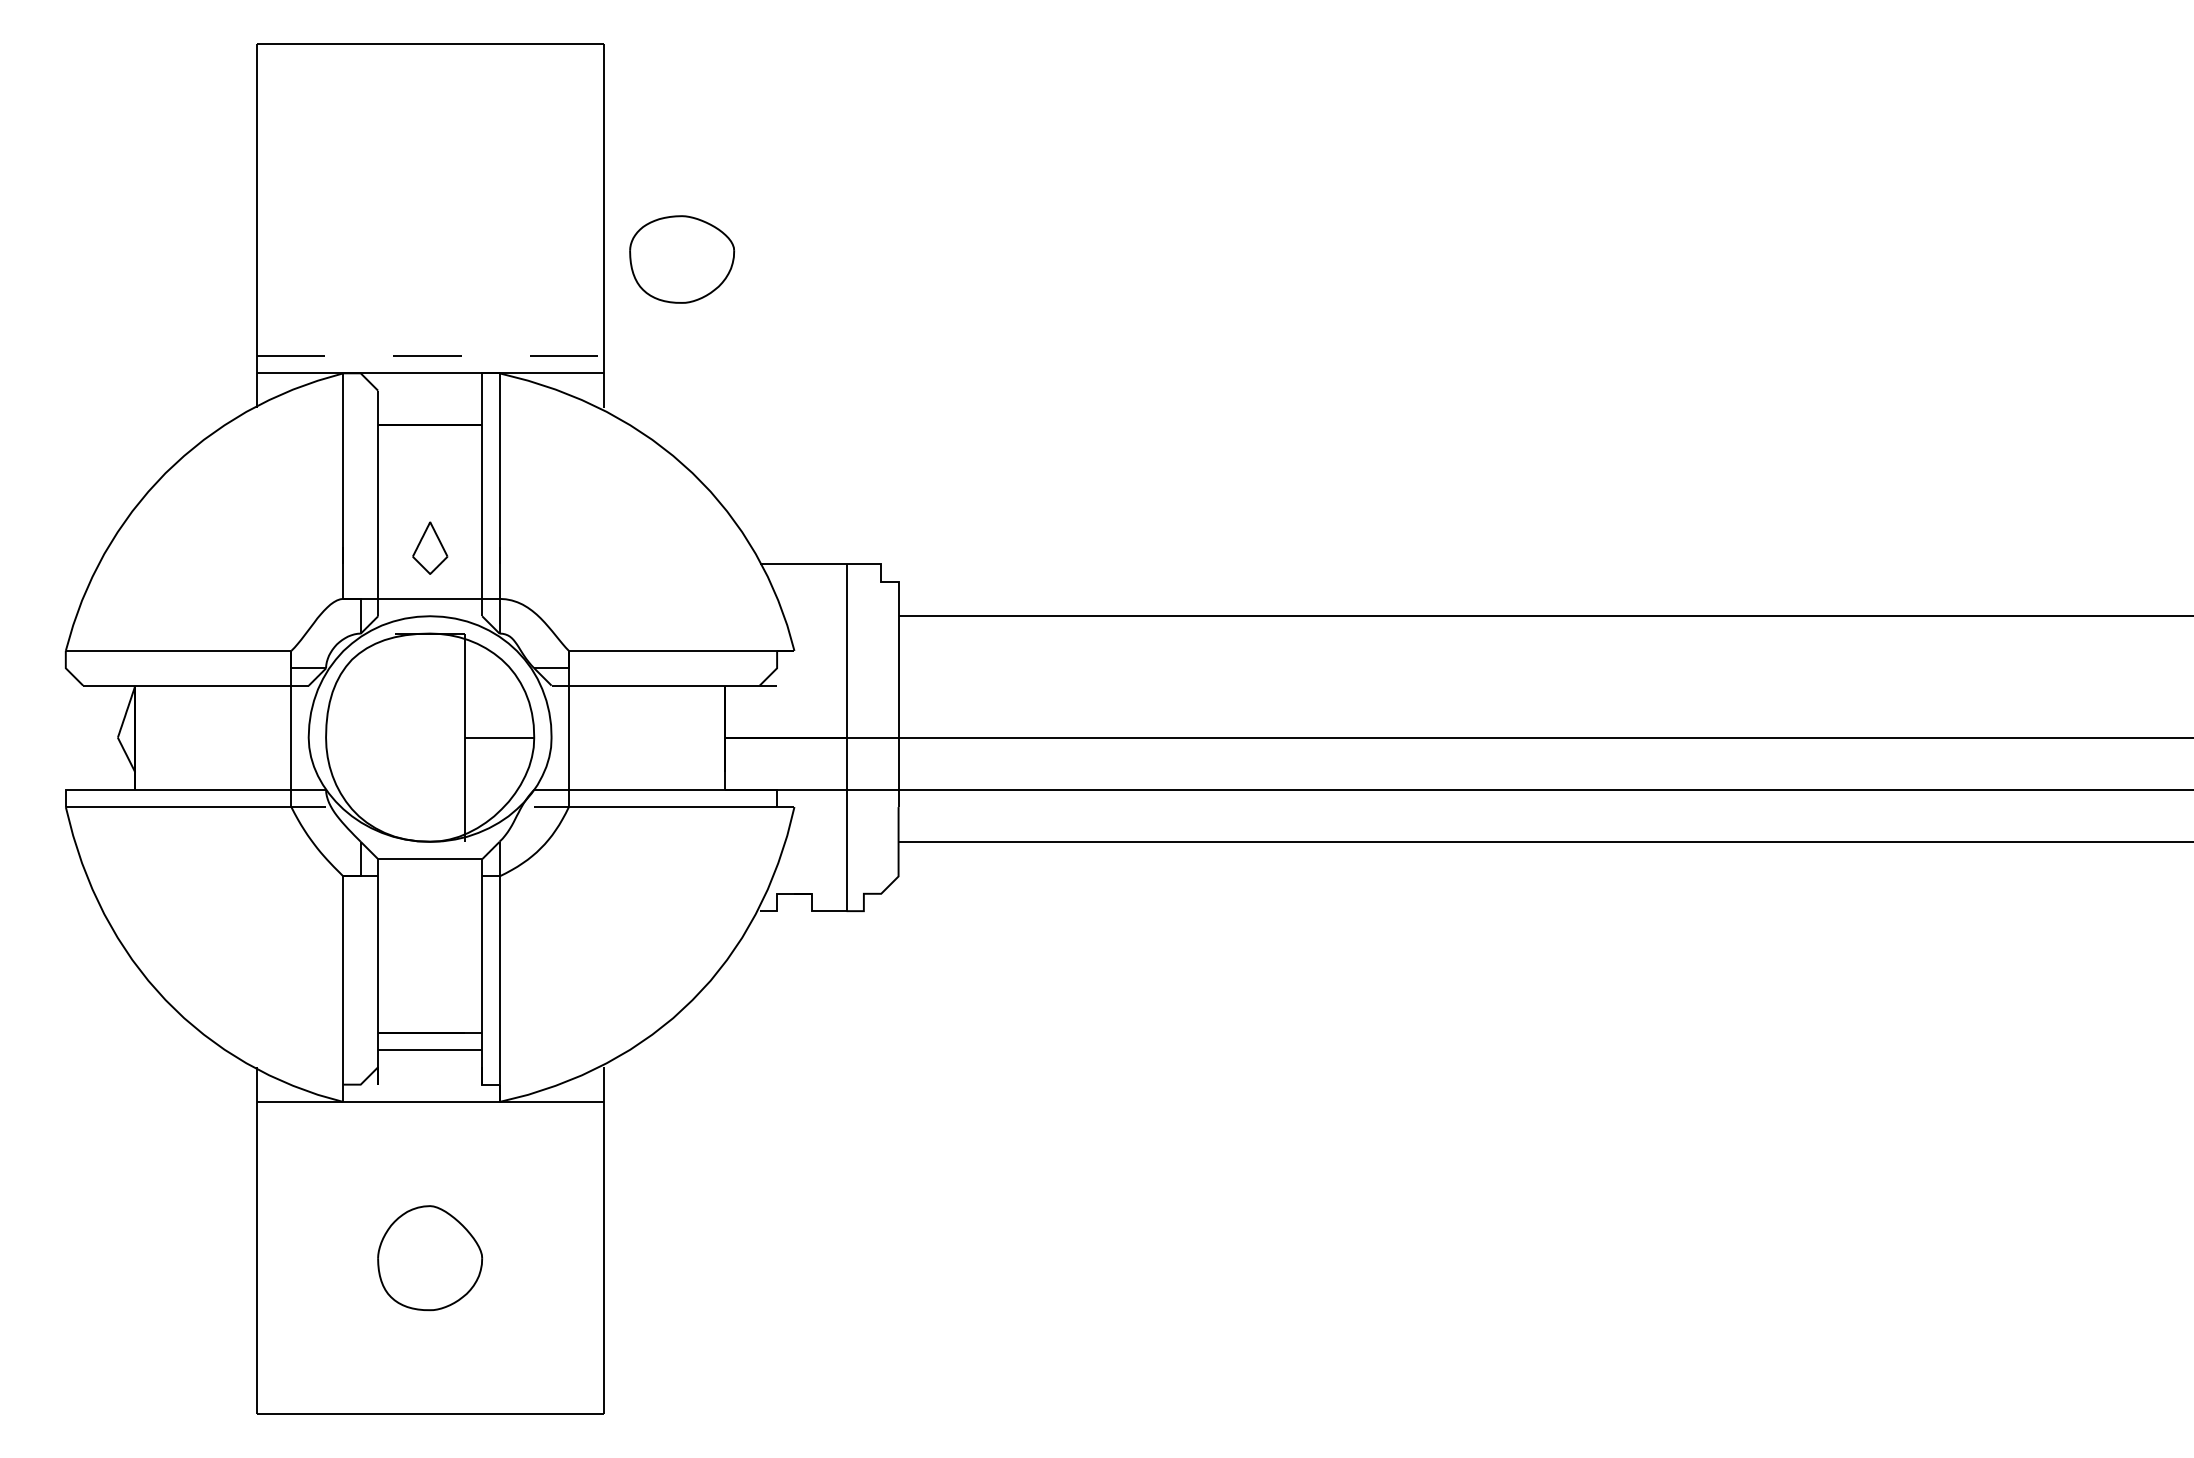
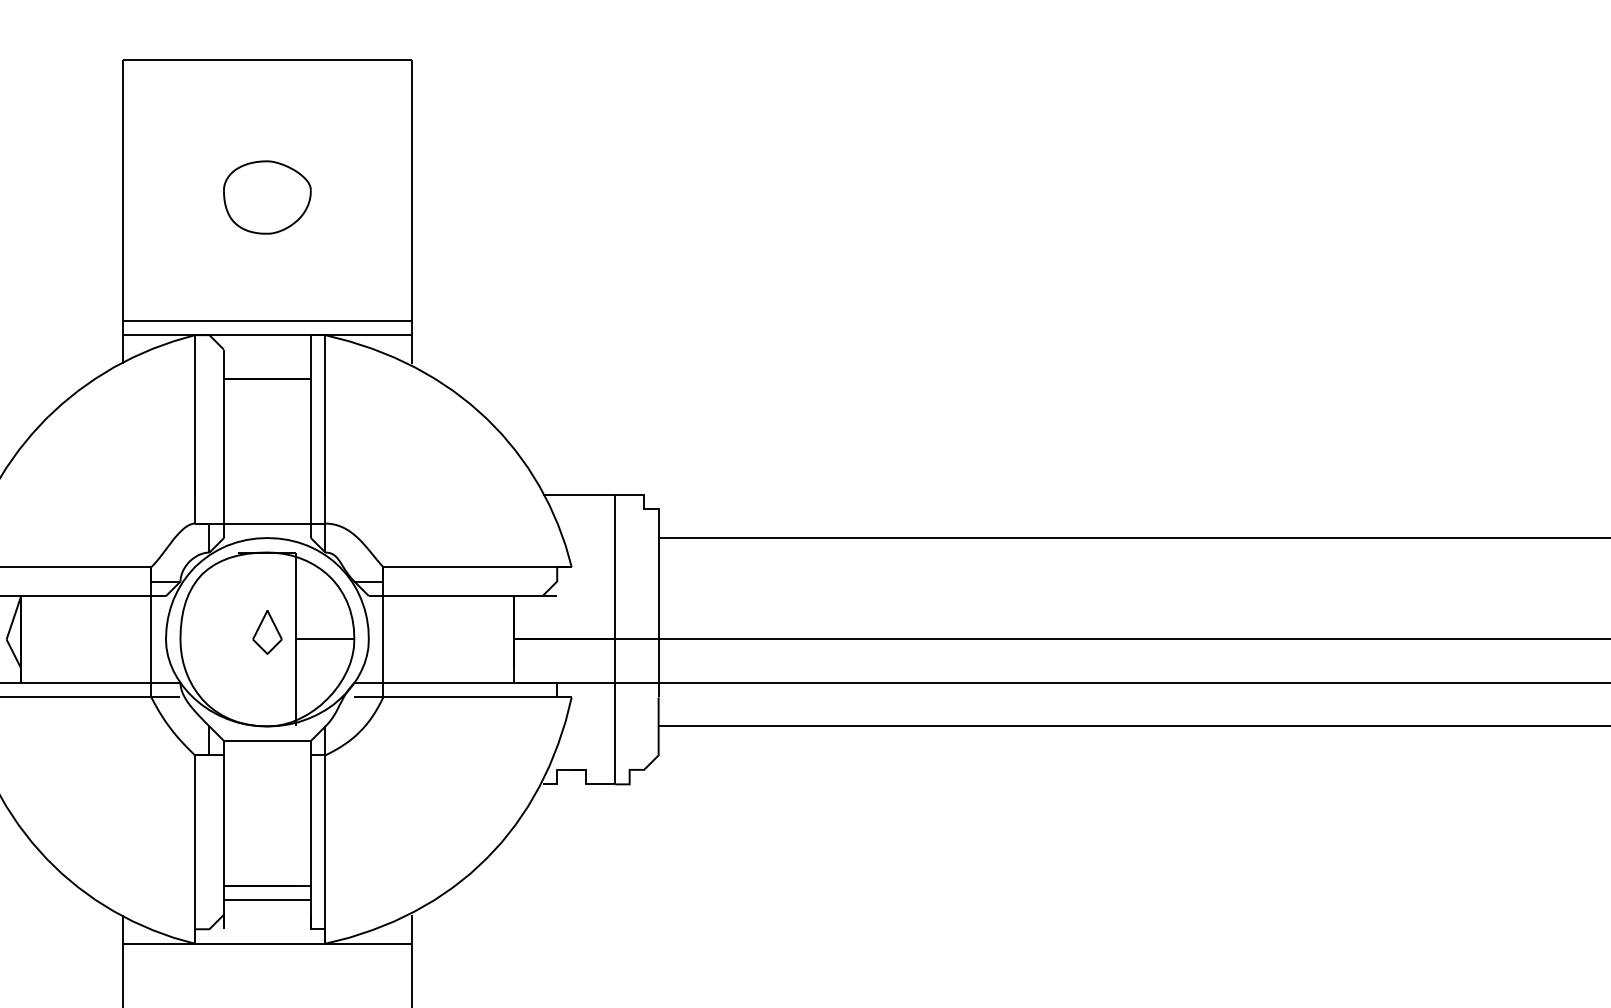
part: (682, 259) -> (267, 197), moved
line: (430, 355) -> (267, 320), dashed -> solid
part: (430, 547) -> (267, 631), moved

